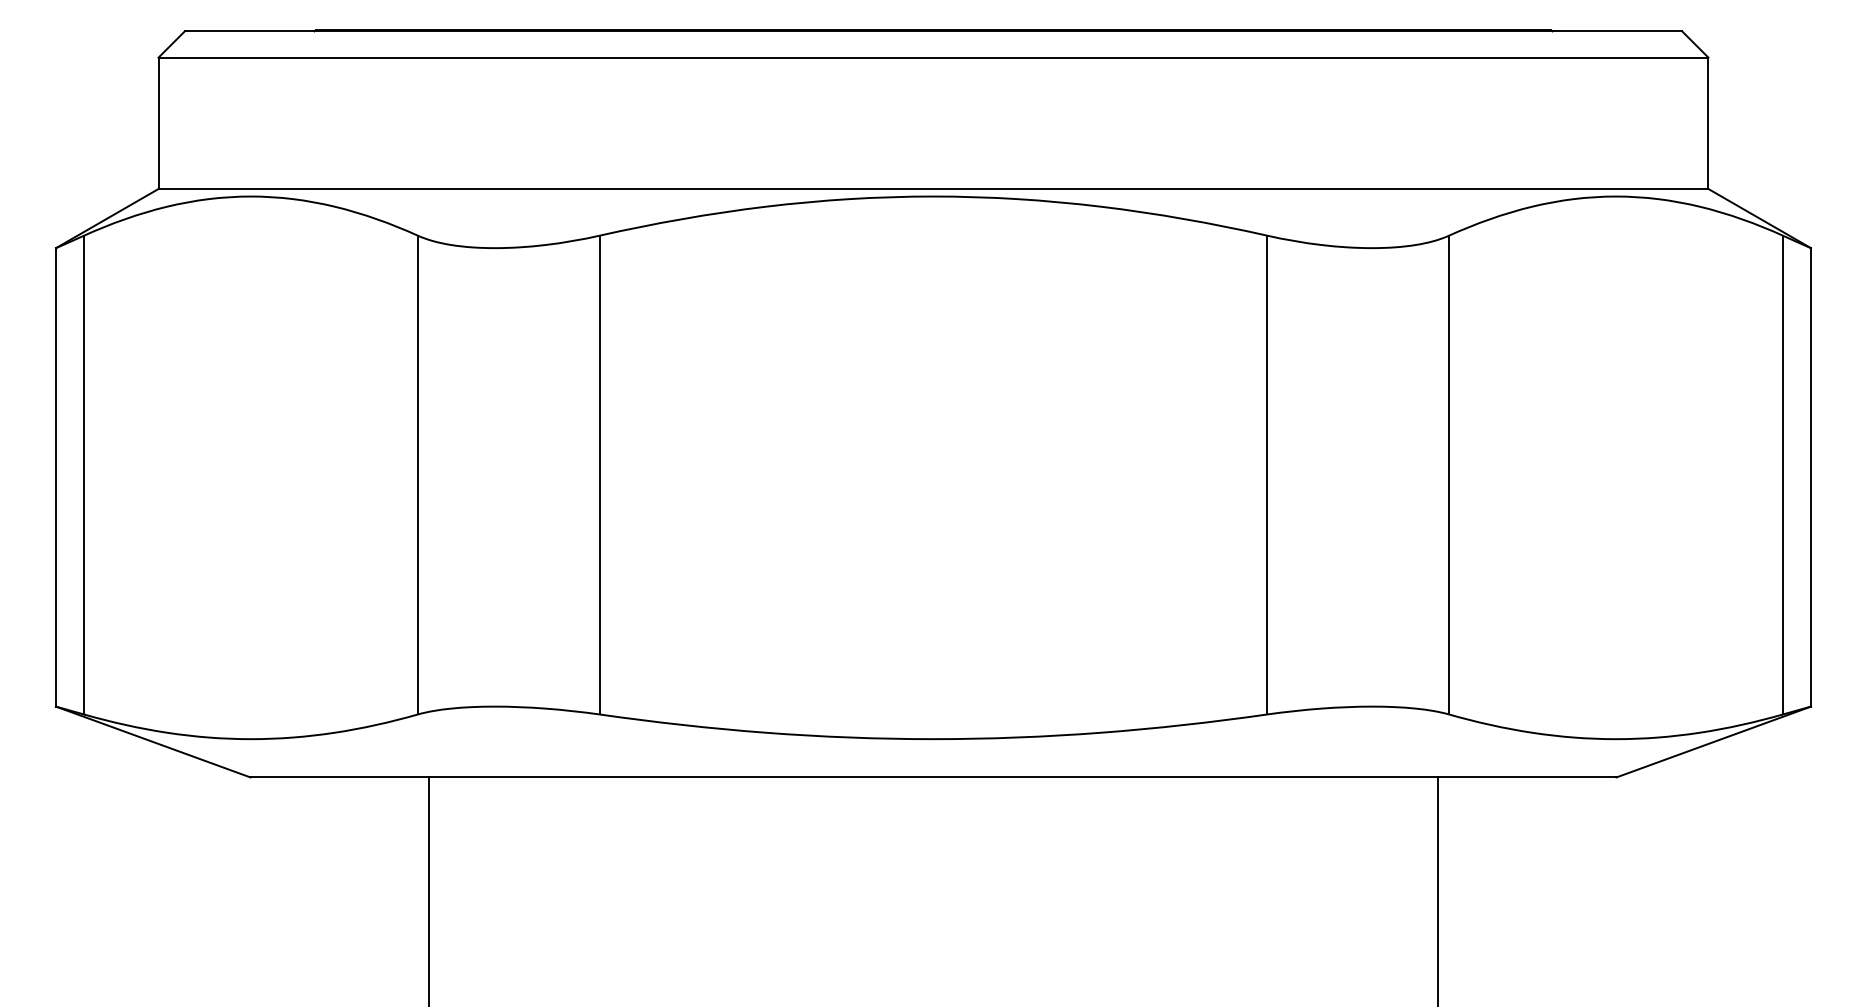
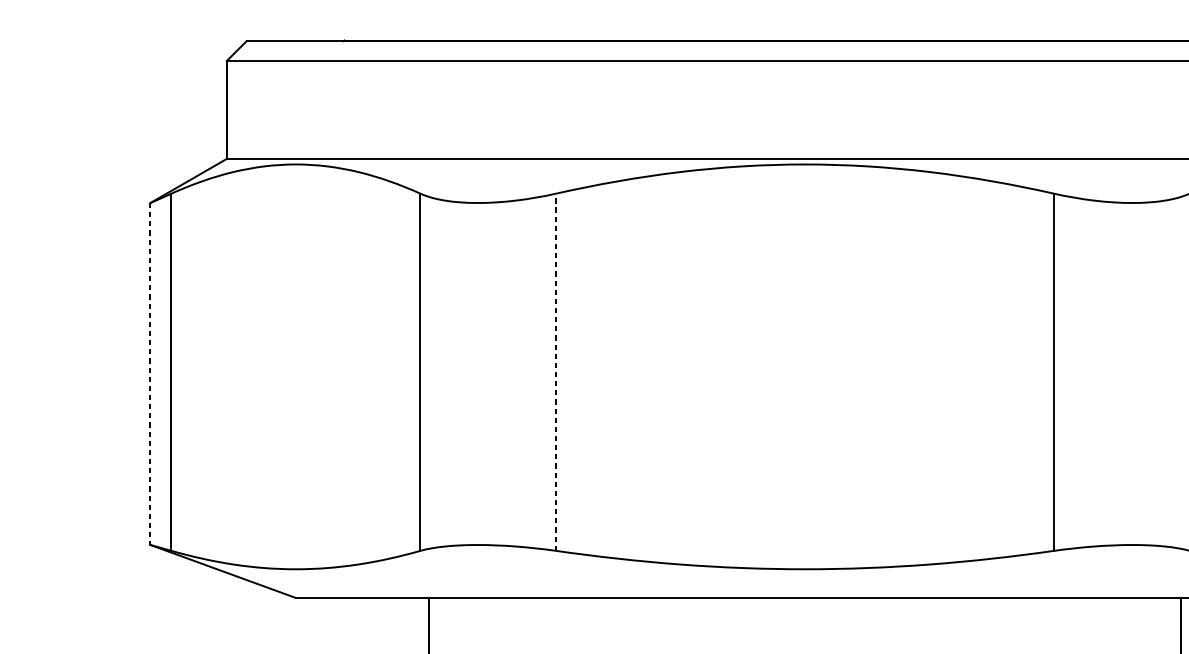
line: (599, 474) -> (555, 371), solid -> dashed
line: (55, 477) -> (150, 374), solid -> dashed

